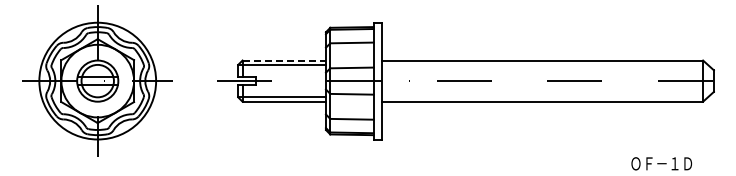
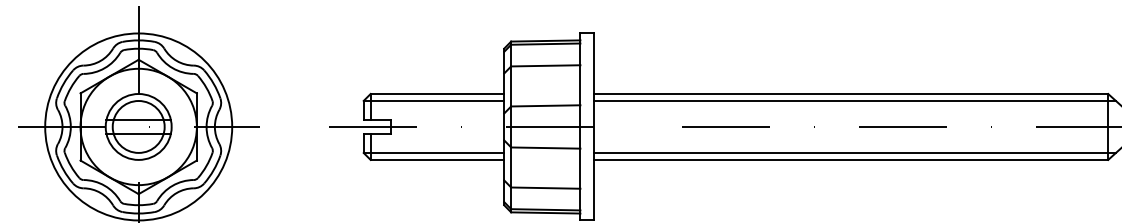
line: (284, 60) -> (437, 93), dashed -> solid
line: (544, 64) -> (854, 100), added
line: (544, 97) -> (854, 153), added

